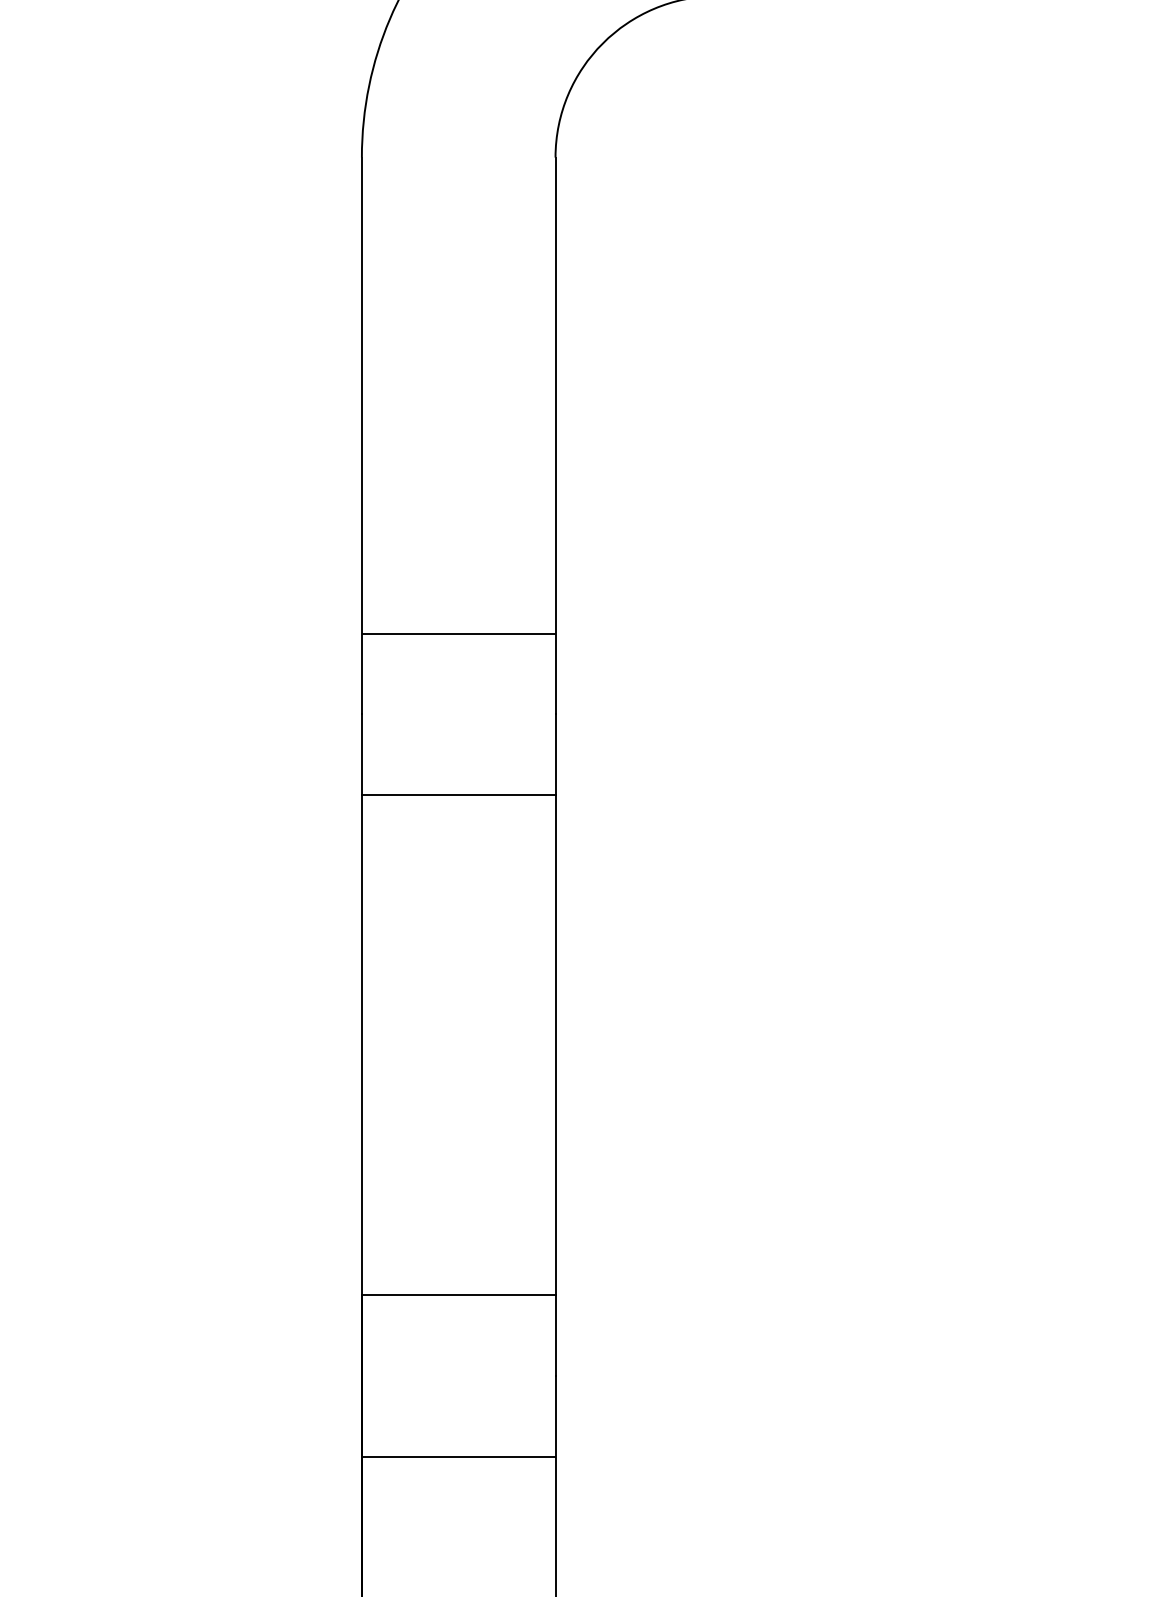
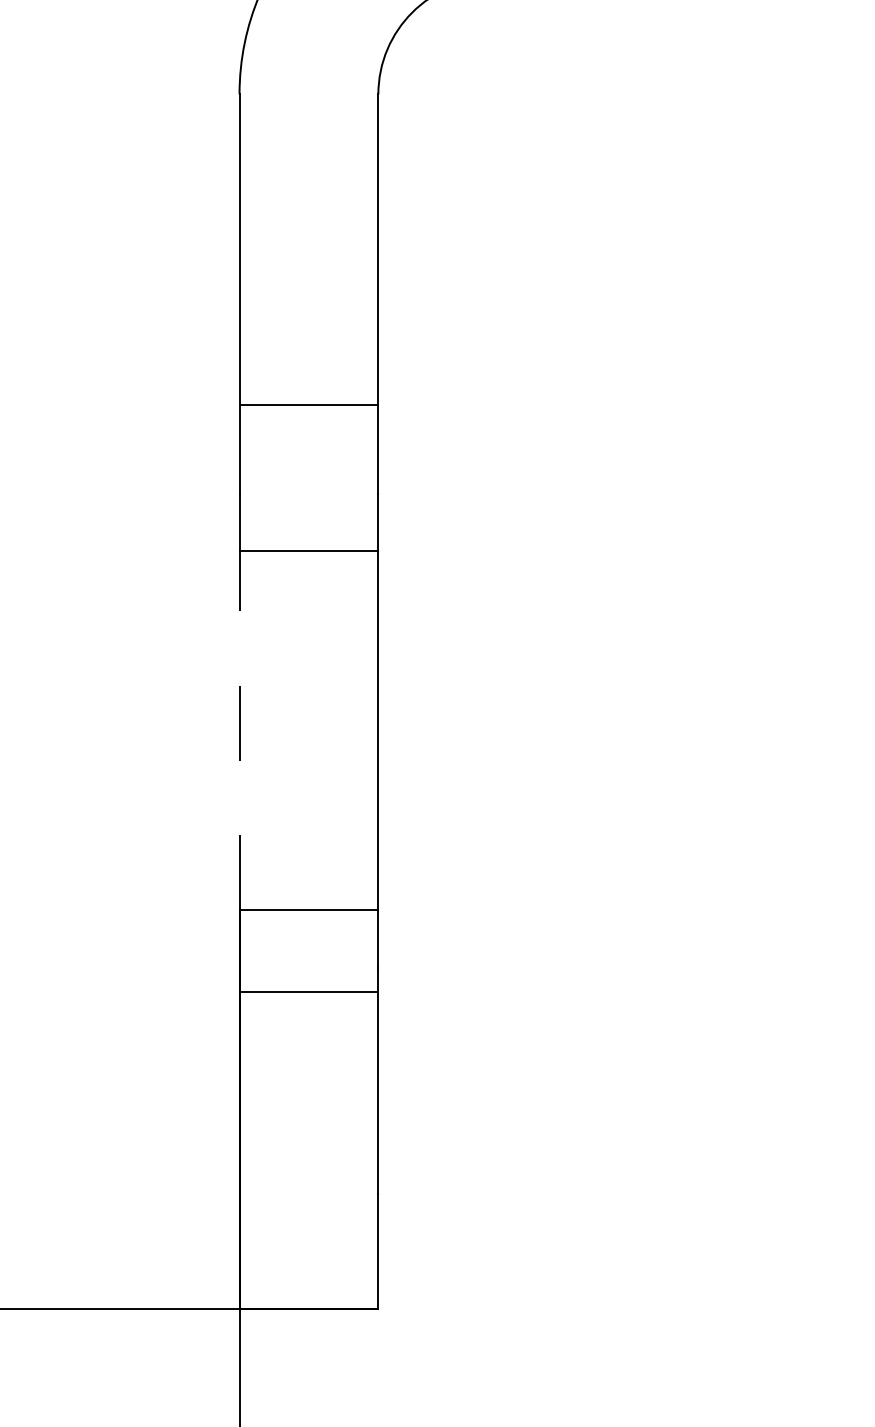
line: (458, 633) -> (308, 404), moved
line: (361, 1044) -> (239, 730), solid -> dashed
line: (458, 1456) -> (308, 991), moved

